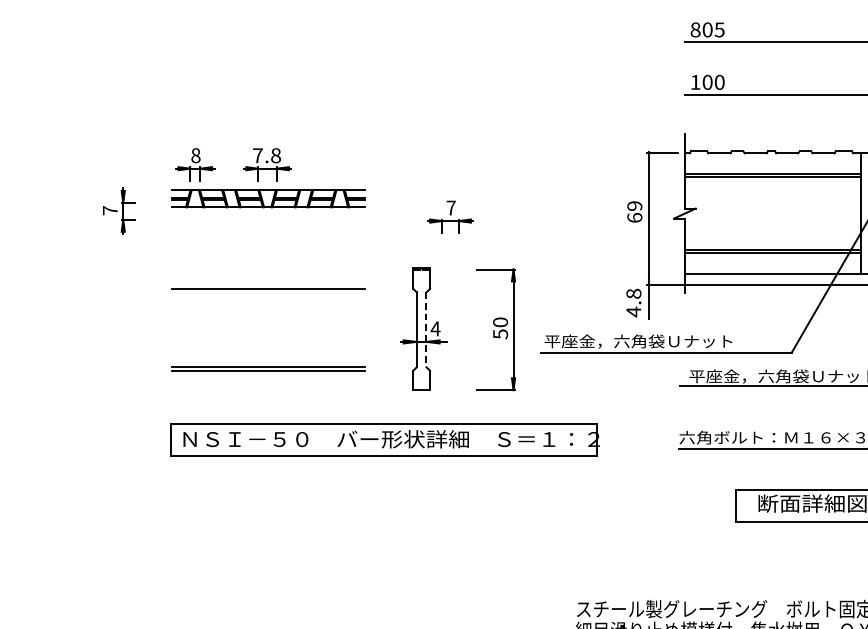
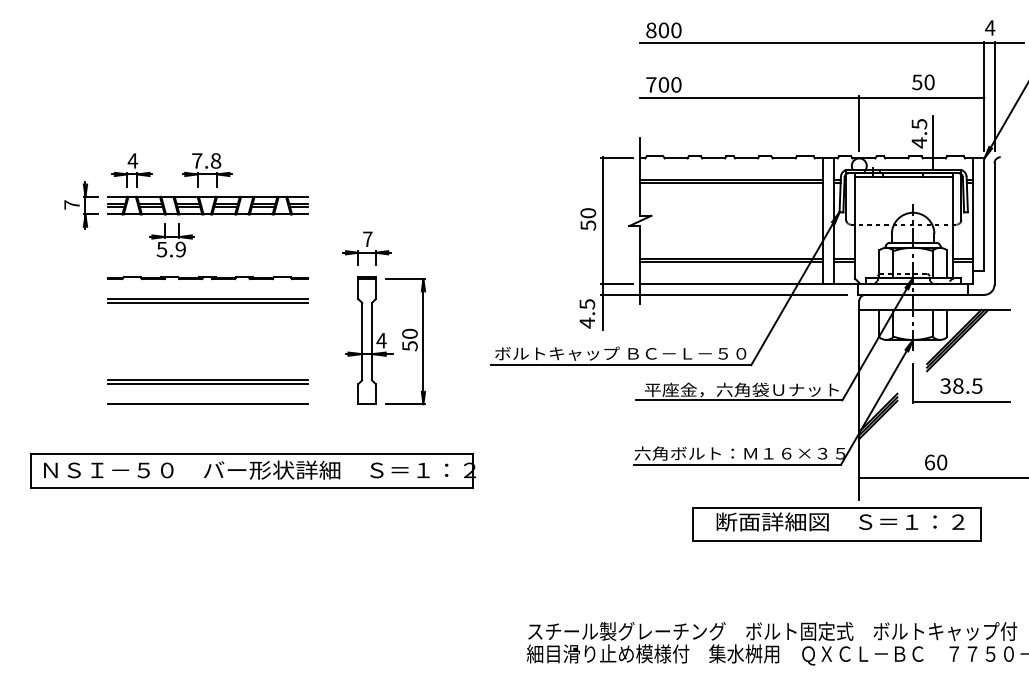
text: (719, 29) -> (676, 30), 805 -> 800
text: (695, 82) -> (651, 84), 100 -> 700
text: (195, 155) -> (132, 160), 8 -> 4
part: (119, 211) -> (81, 205), moved
text: (635, 212) -> (588, 219), 69 -> 50
part: (449, 216) -> (366, 248), moved
part: (233, 232) -> (171, 240), added
part: (267, 268) -> (207, 278), added
line: (661, 273) -> (616, 283), added
line: (268, 292) -> (208, 302), added
text: (633, 294) -> (586, 304), 4.8 -> 4.5
line: (426, 329) -> (372, 341), dashed -> solid
part: (496, 329) -> (405, 341), moved
text: (665, 341) -> (620, 353), 平座金，六角袋Ｕナット -> ボルトキャップ ＢＣ－Ｌ－５０
line: (268, 390) -> (208, 404), added
part: (385, 439) -> (253, 470), moved

